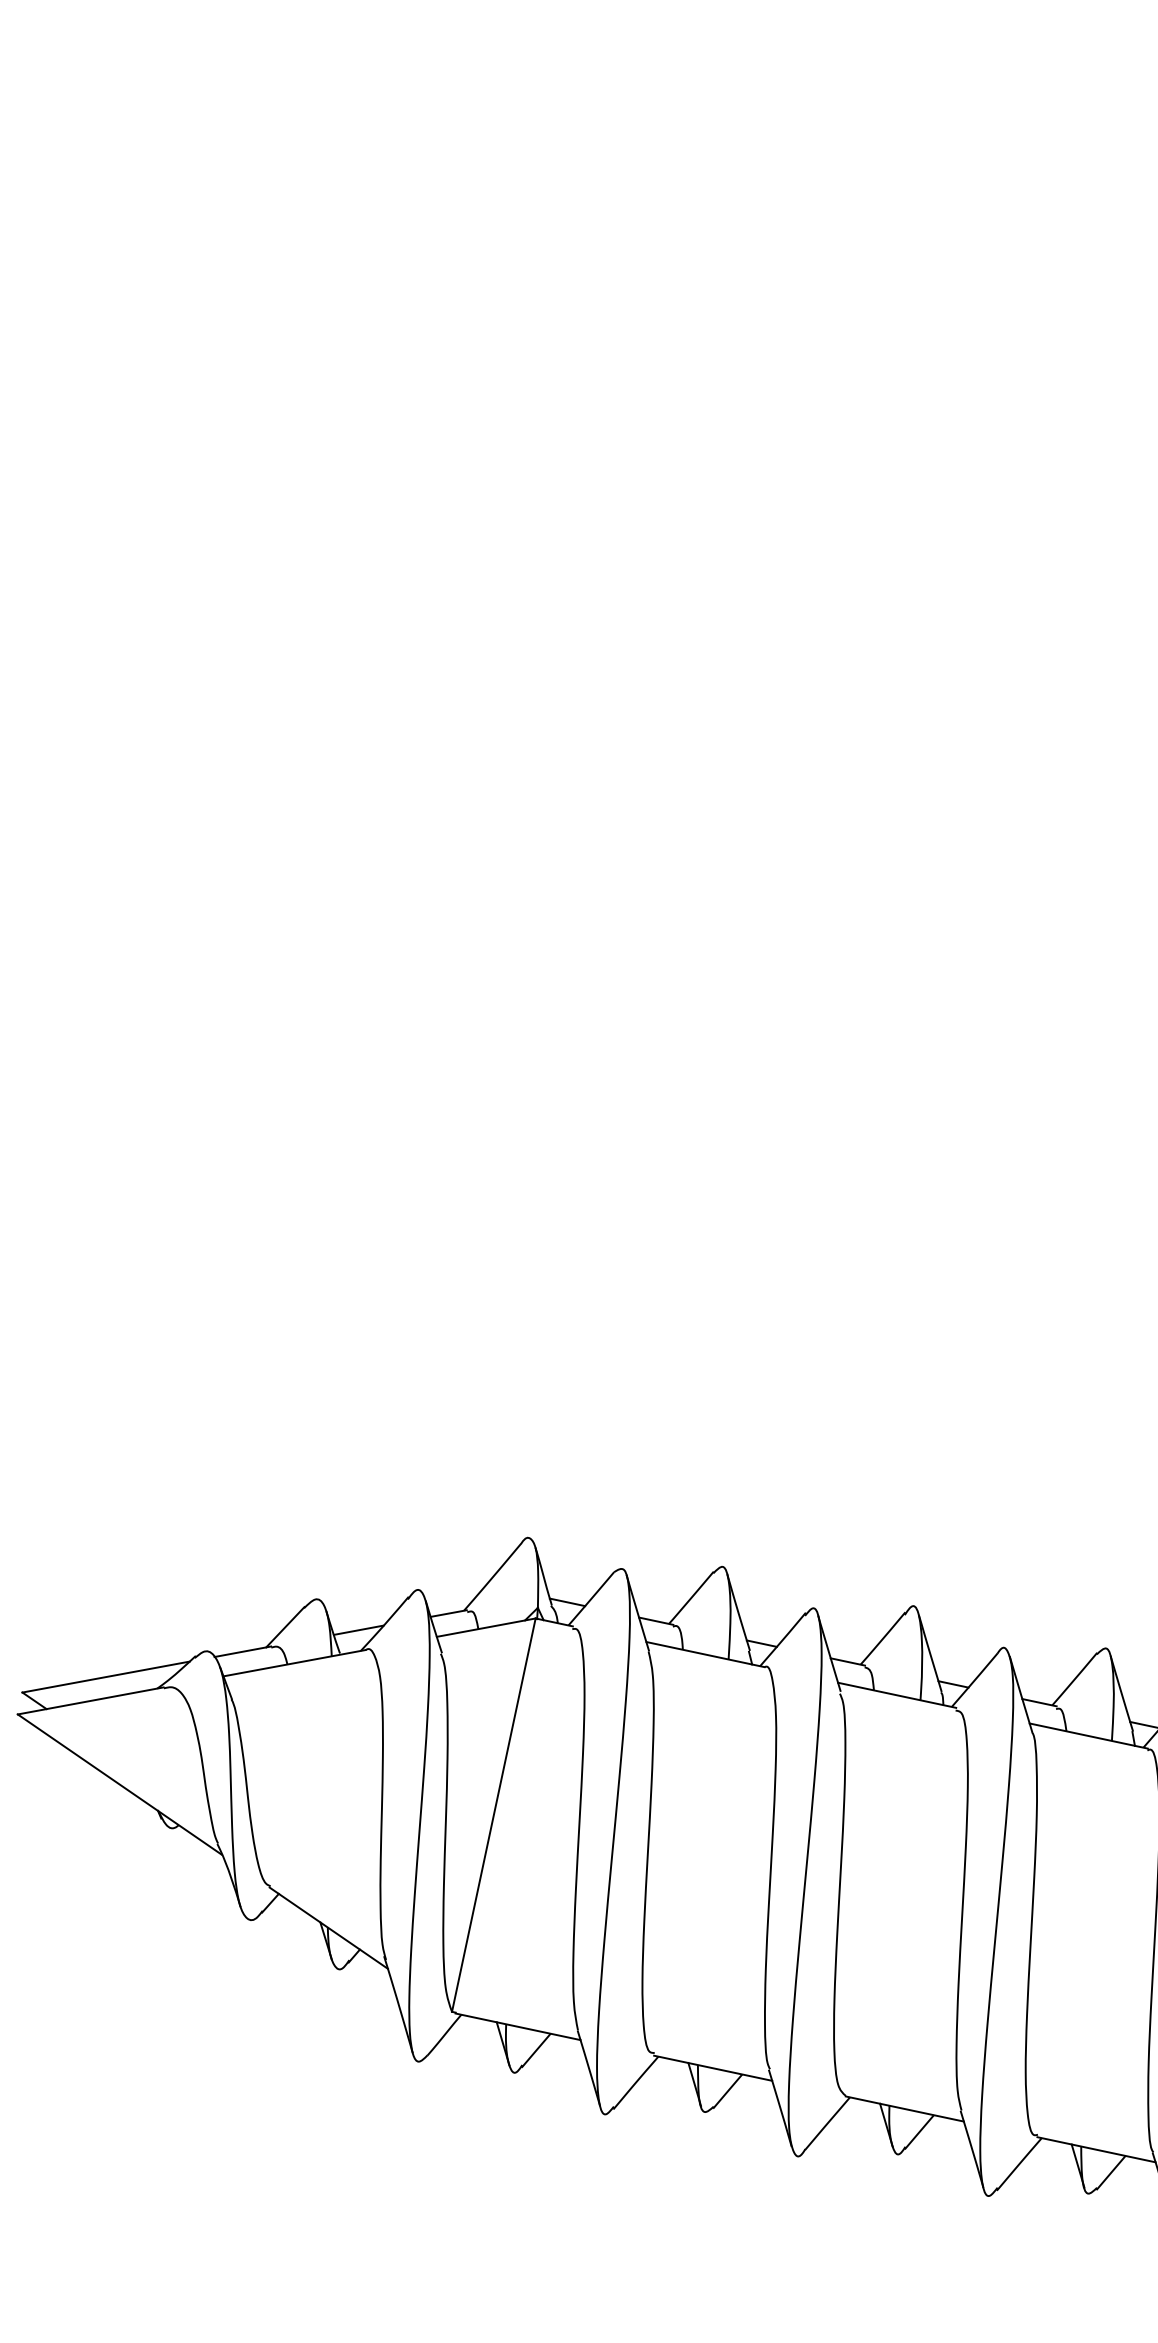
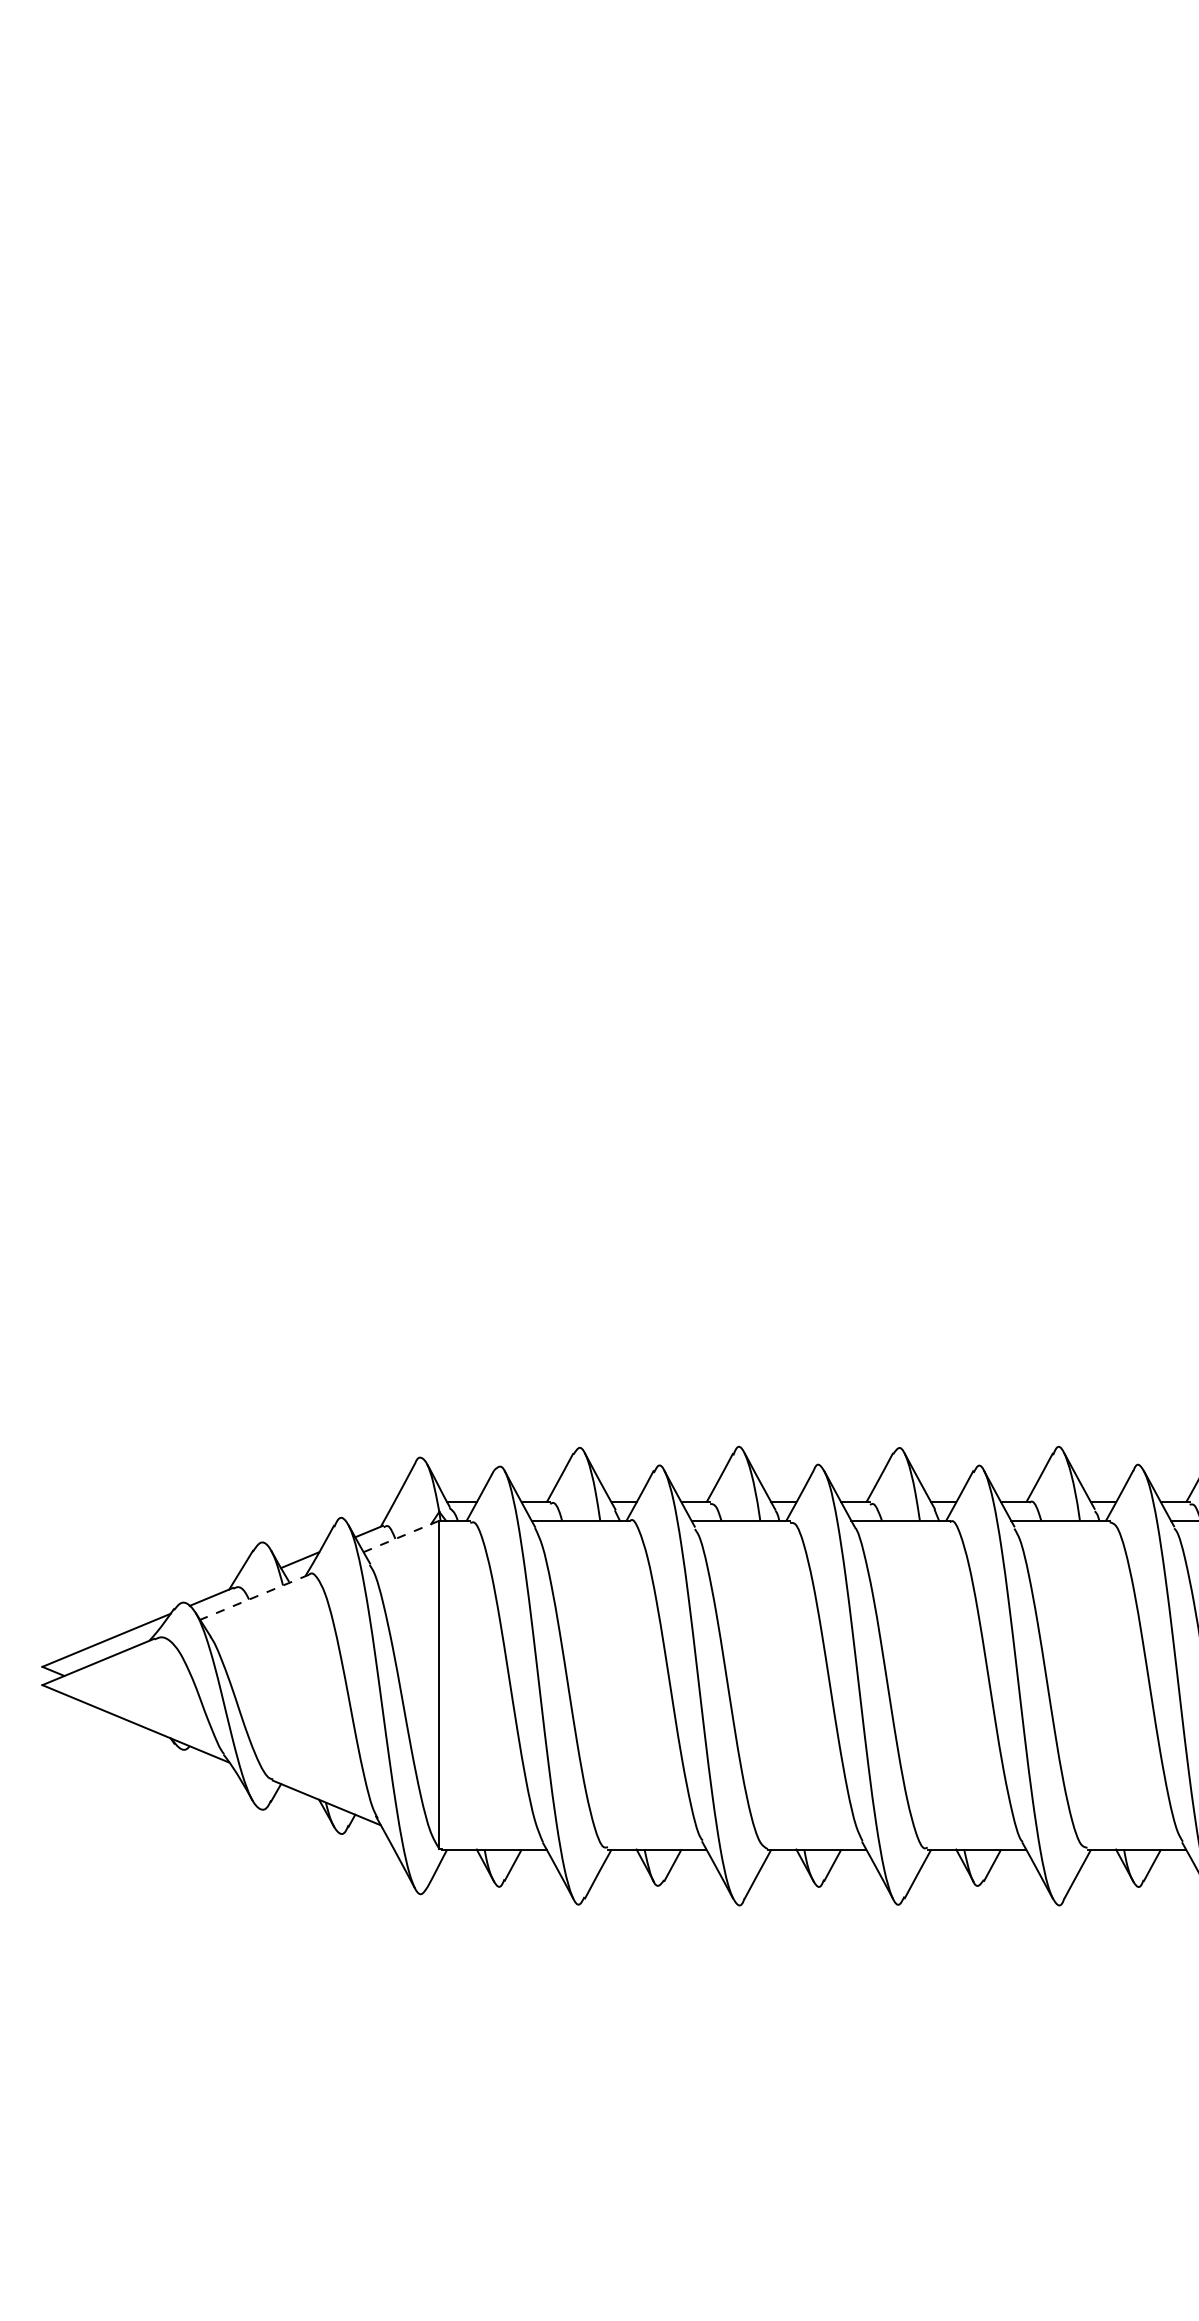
line: (486, 1627) -> (401, 1536), solid -> dashed
line: (294, 1663) -> (254, 1597), solid -> dashed

